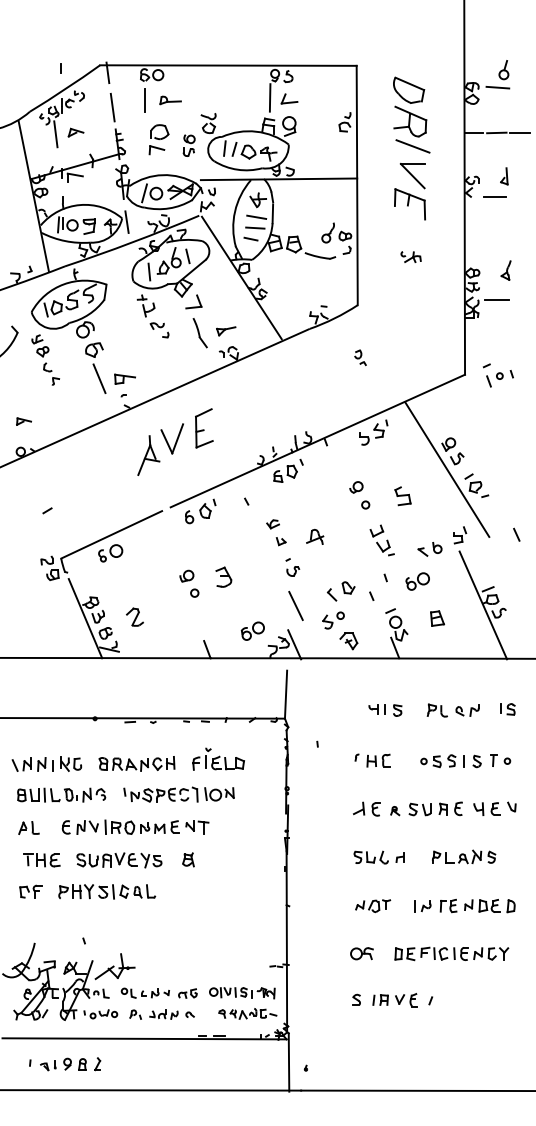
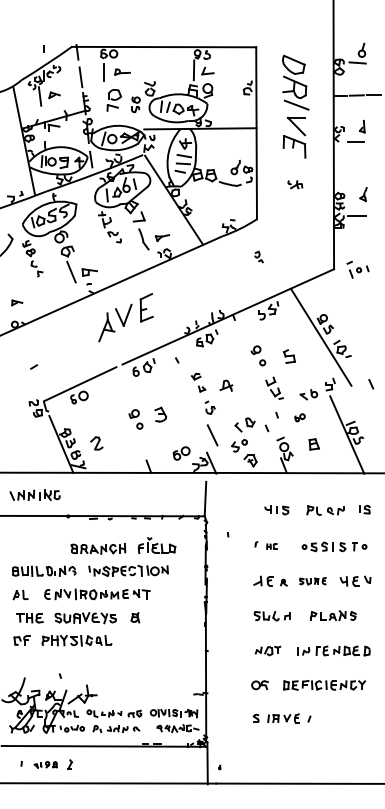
part: (417, 581) -> (299, 417), size x0.6
part: (378, 760) -> (271, 546), size x0.6
part: (46, 763) -> (34, 494), moved
part: (435, 808) -> (312, 580), size x0.7
part: (63, 1064) -> (45, 764), size x0.7

